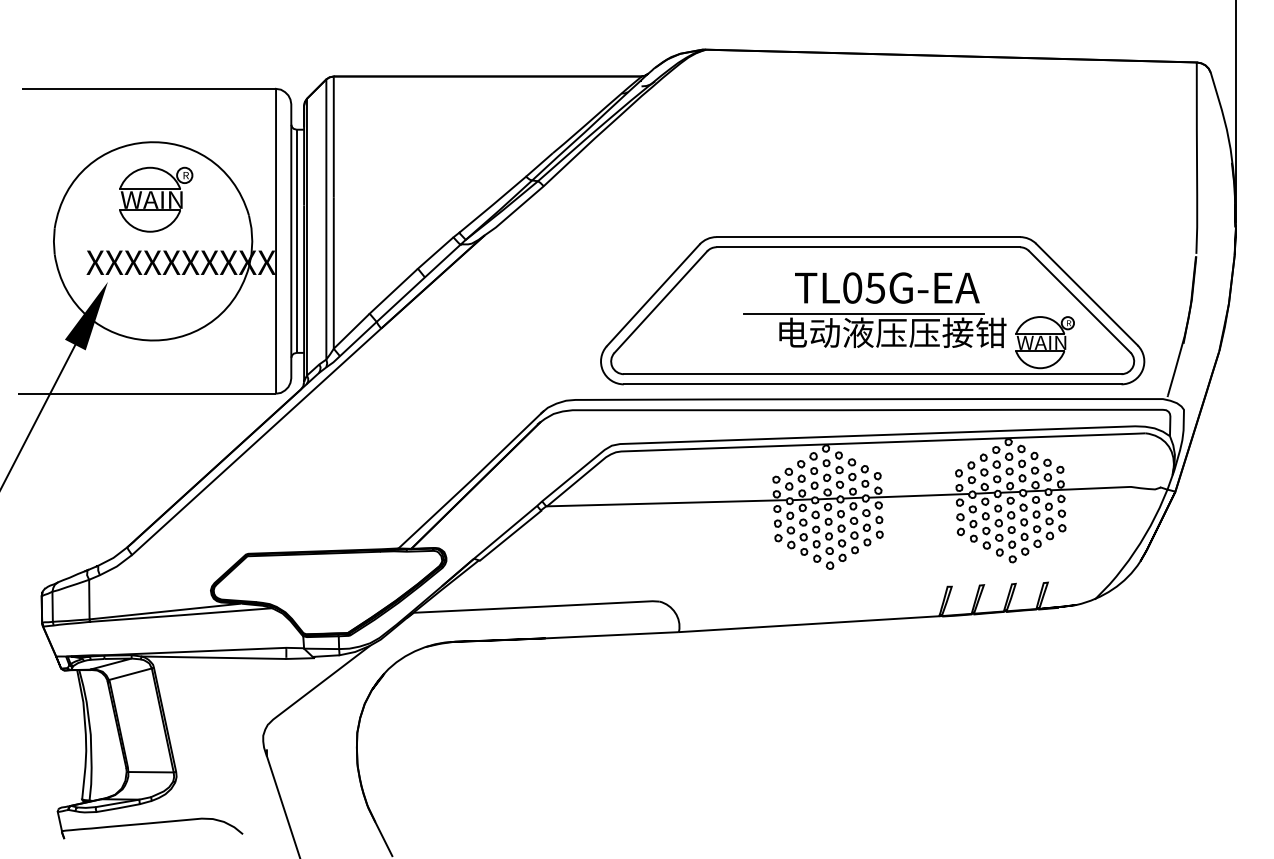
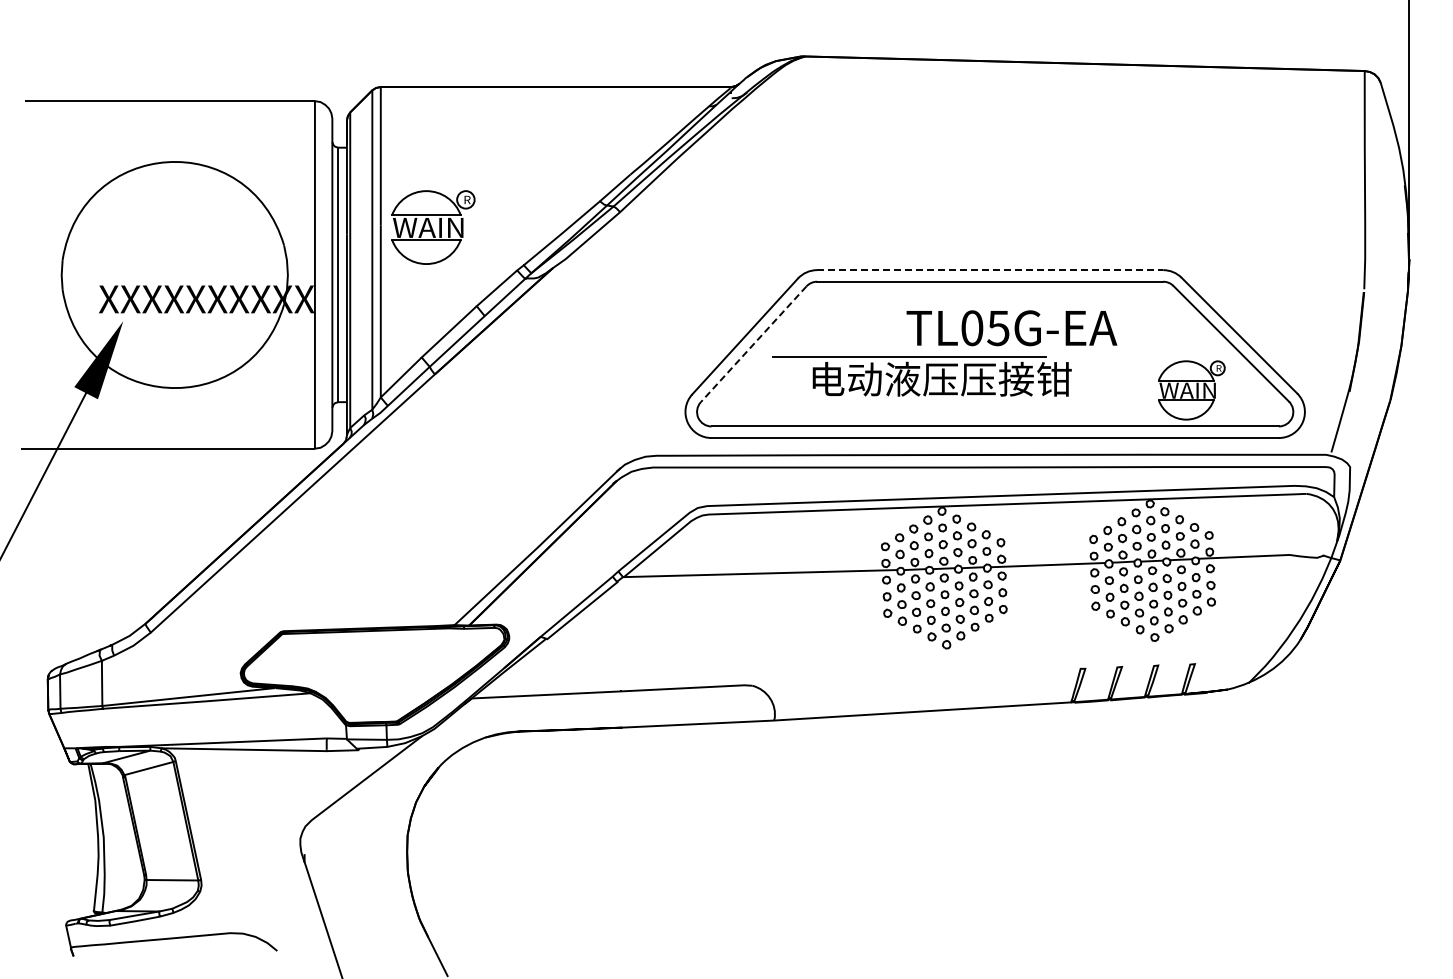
part: (156, 199) -> (433, 227), moved
line: (868, 237) -> (990, 270), solid -> dashed
line: (660, 302) -> (753, 344), solid -> dashed
part: (874, 330) -> (921, 376), moved

